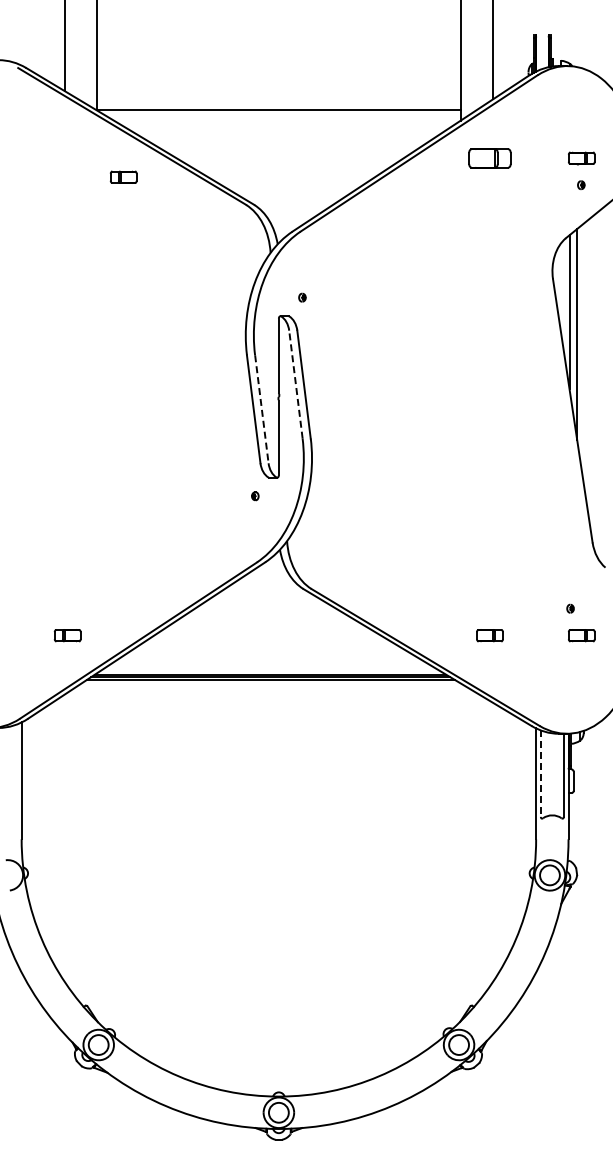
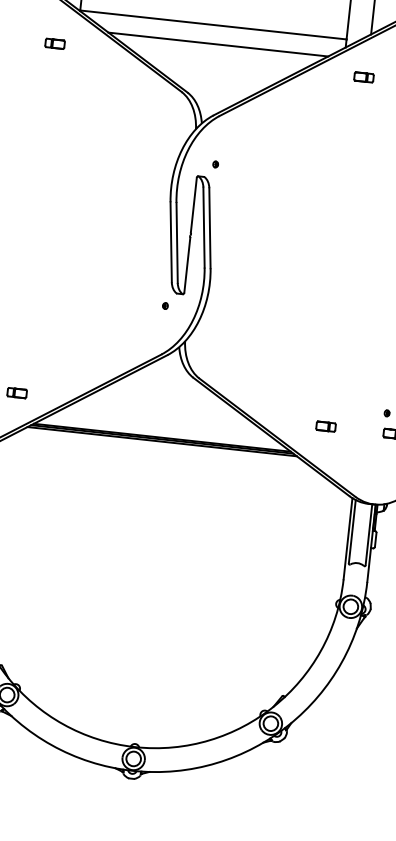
line: (288, 135) -> (218, 44), added
part: (489, 157) -> (363, 76), size x0.62
part: (123, 176) -> (54, 43), moved
line: (295, 384) -> (203, 227), dashed -> solid
line: (261, 409) -> (176, 243), dashed -> solid
line: (540, 774) -> (351, 532), dashed -> solid

